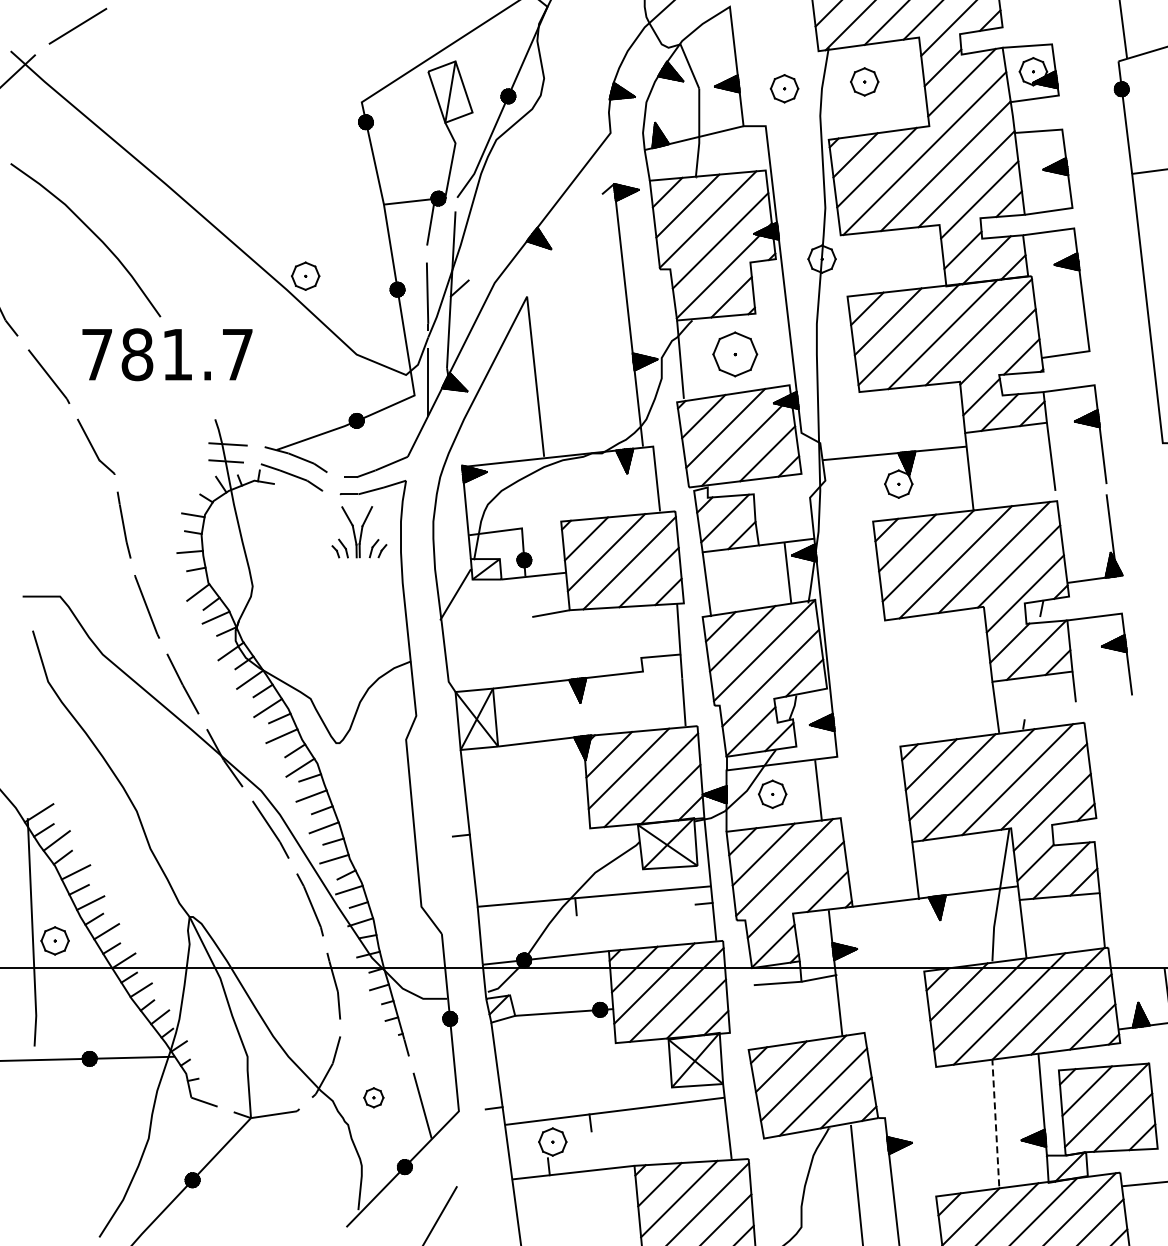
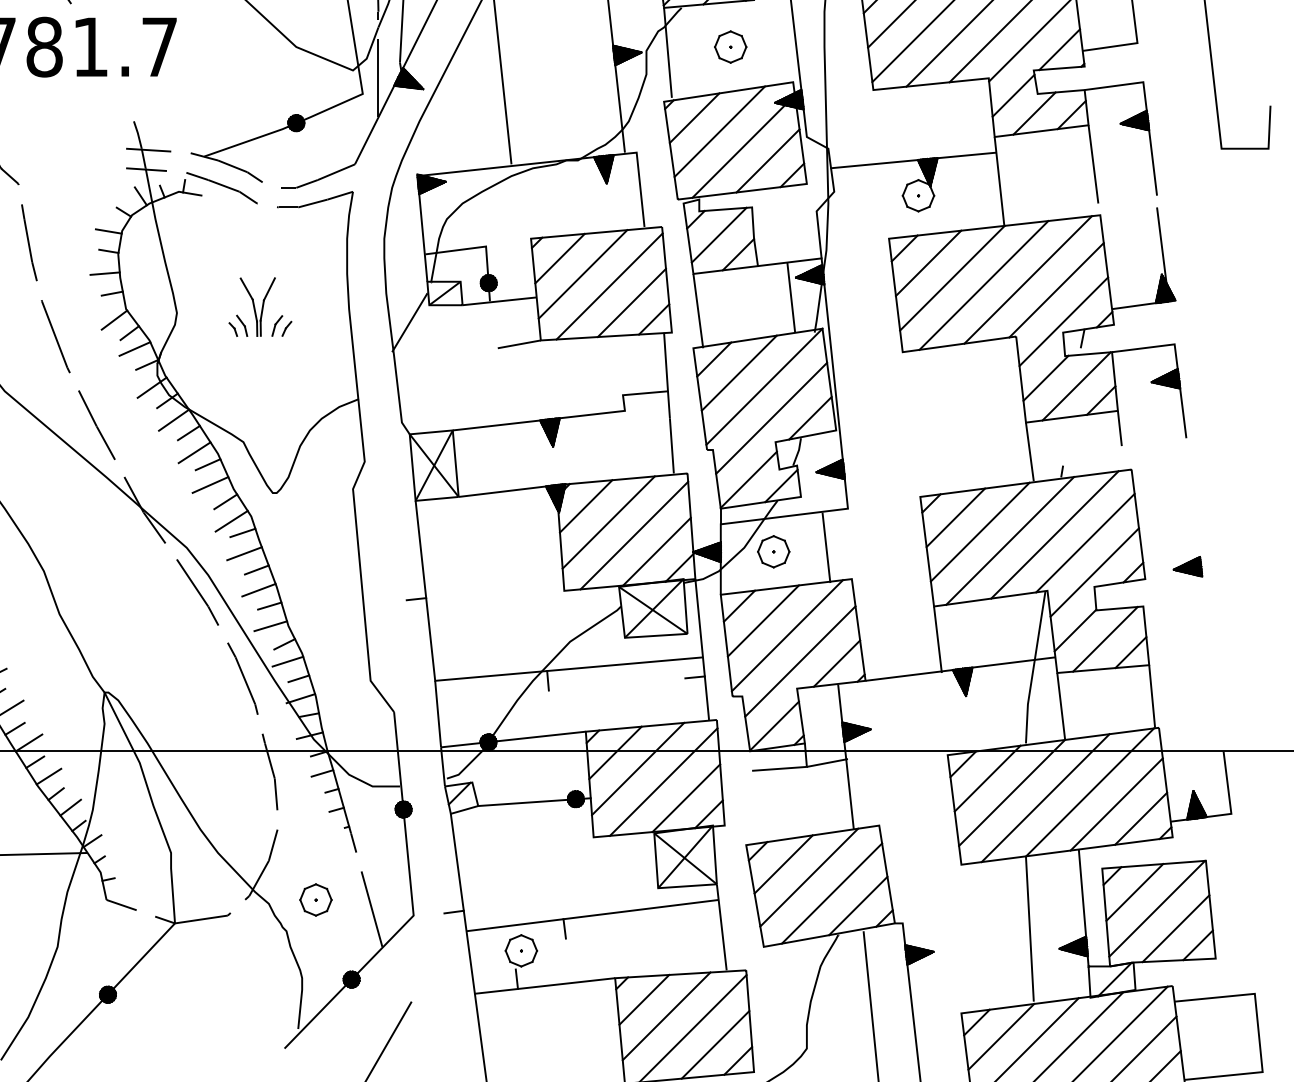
part: (734, 354) -> (729, 46), size x0.62
part: (359, 532) -> (260, 307), moved
part: (1133, 806) -> (1187, 565), added
part: (373, 1097) -> (315, 899), size x1.43
line: (995, 1122) -> (1029, 928), dashed -> solid

